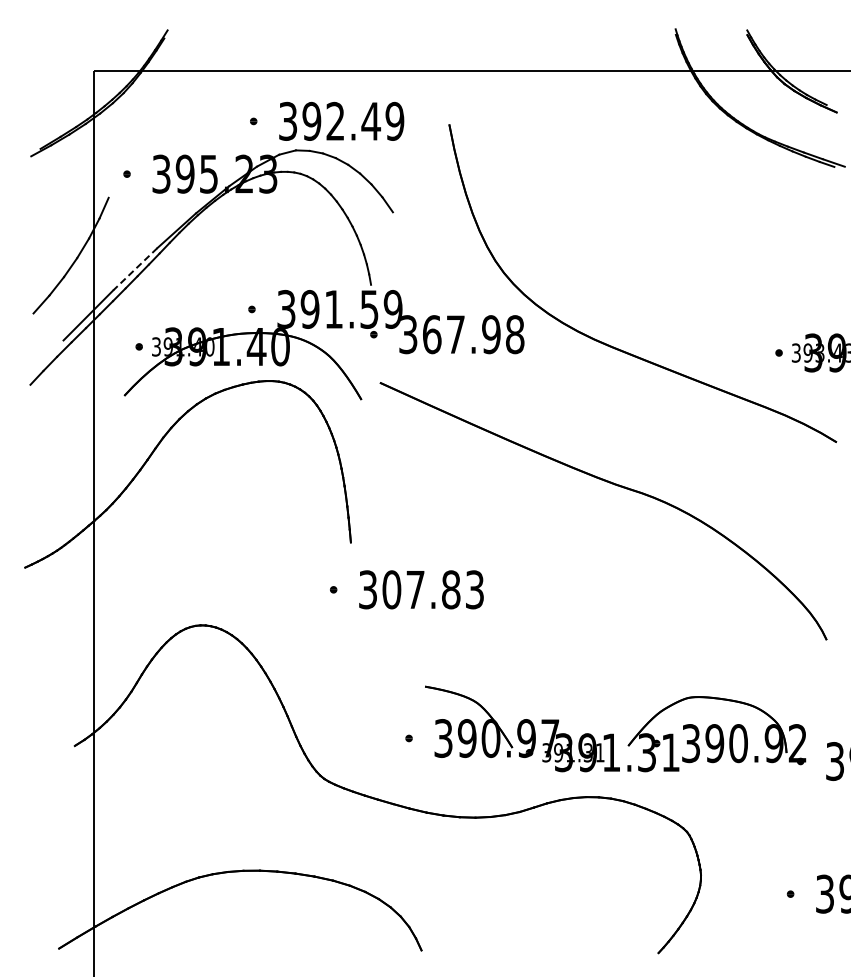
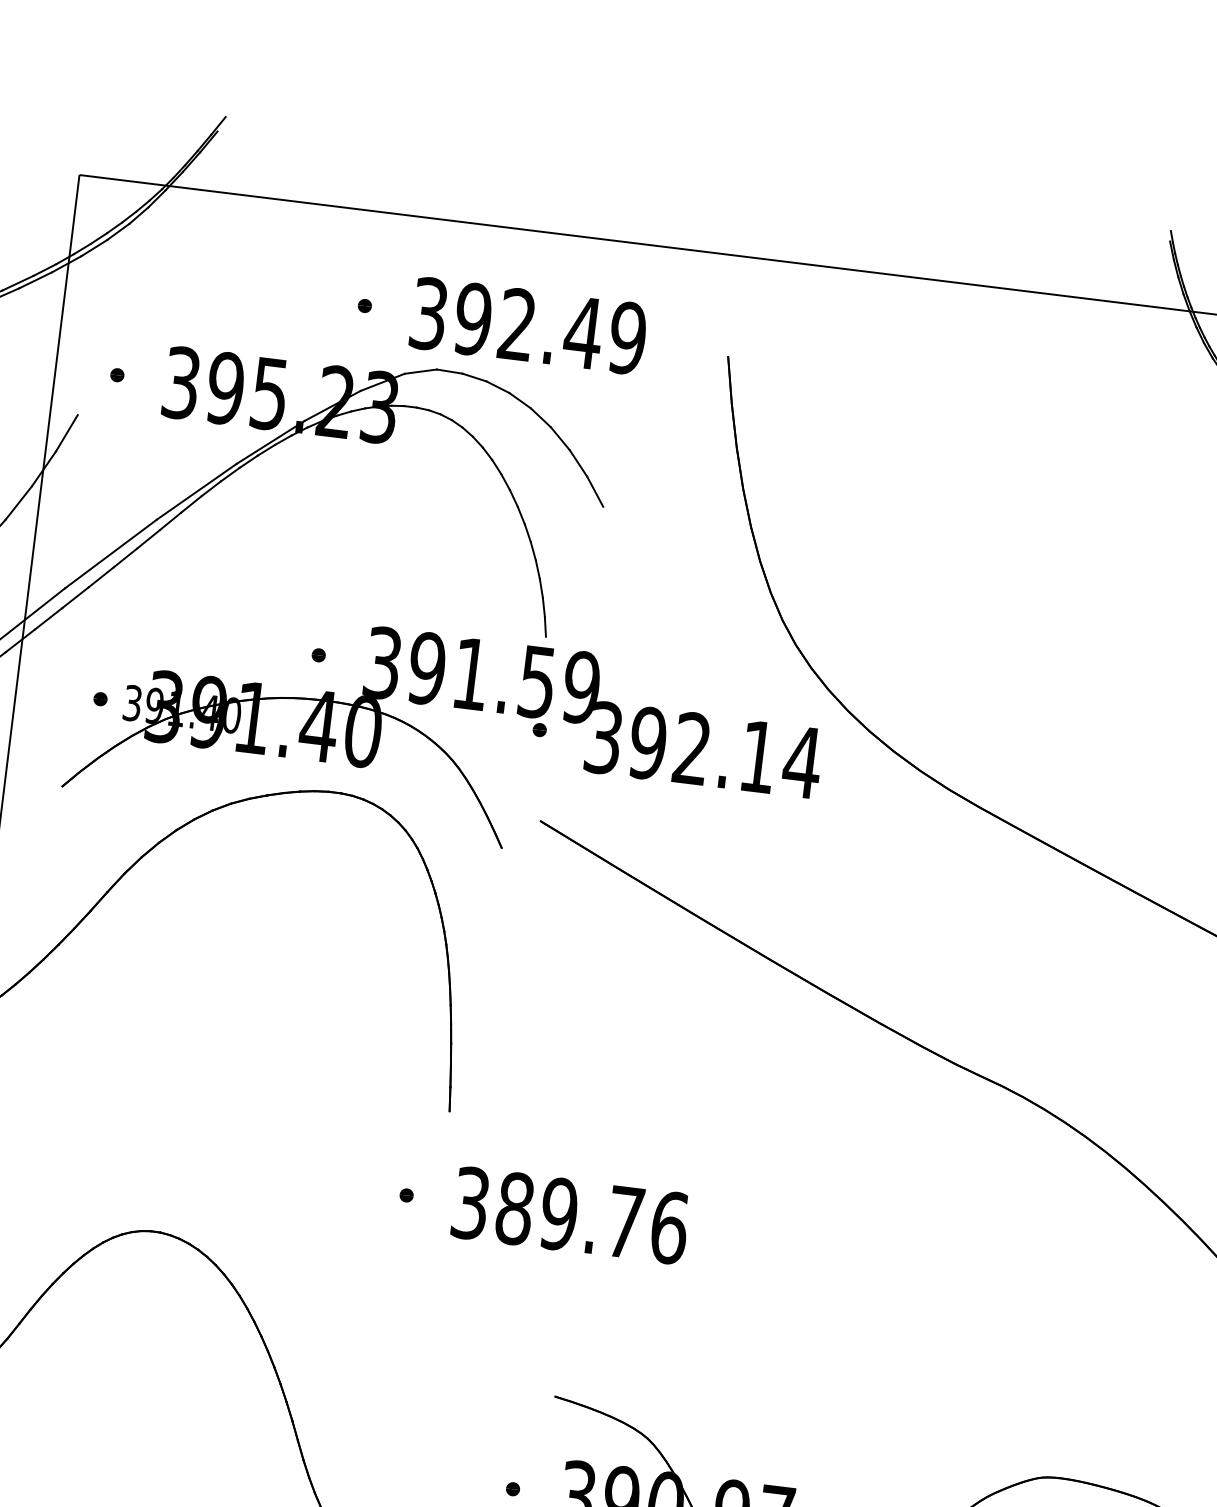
line: (135, 269) -> (111, 554), dashed -> solid
text: (473, 334) -> (725, 752), 367.98 -> 392.14
text: (433, 589) -> (592, 1217), 307.83 -> 389.76

